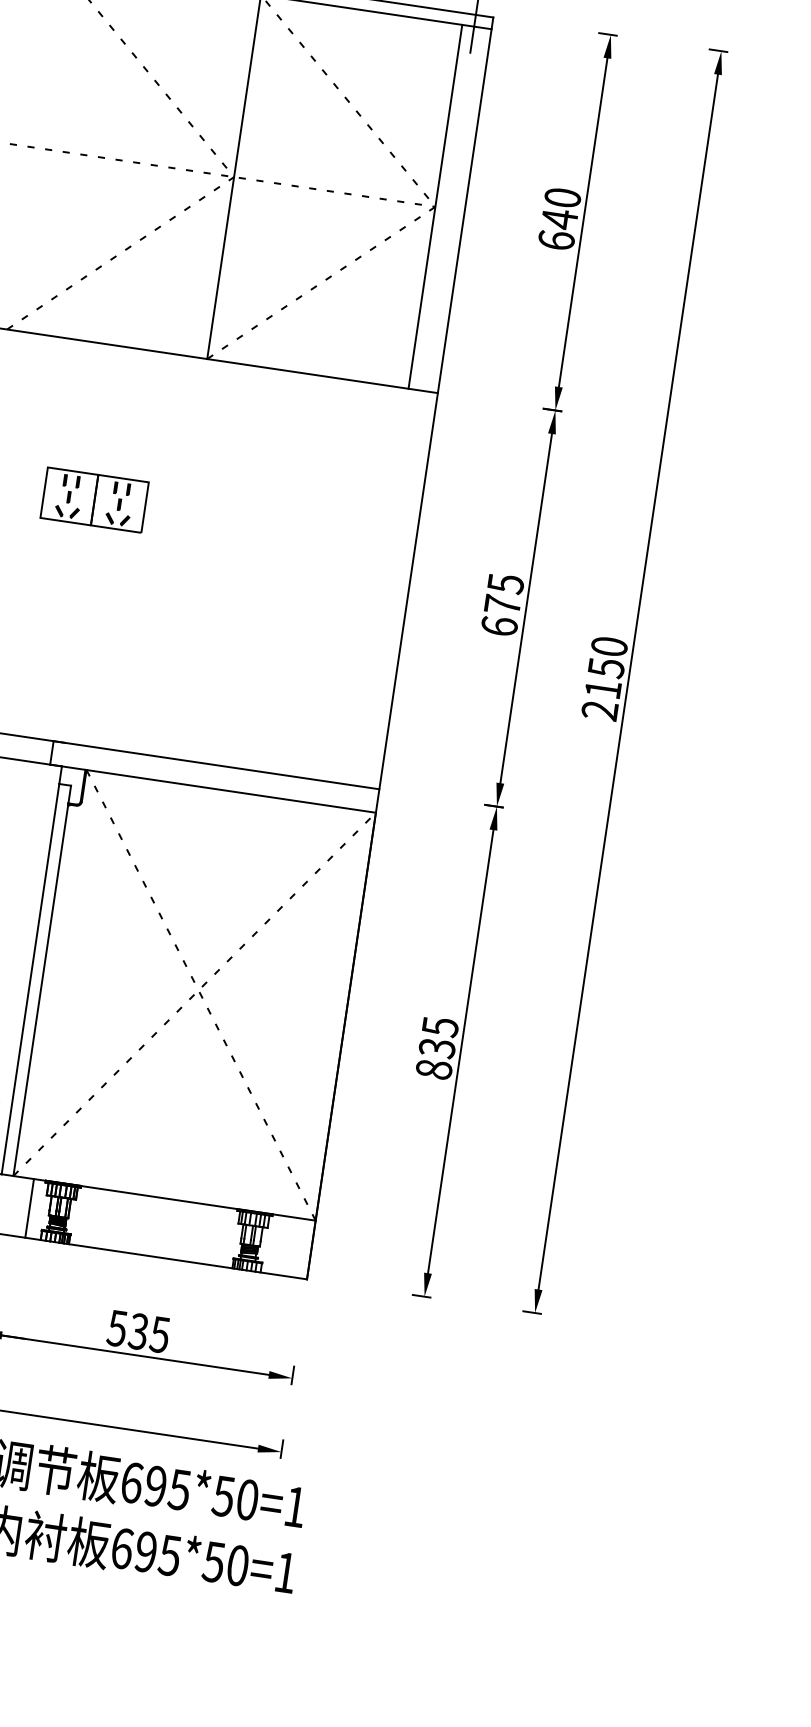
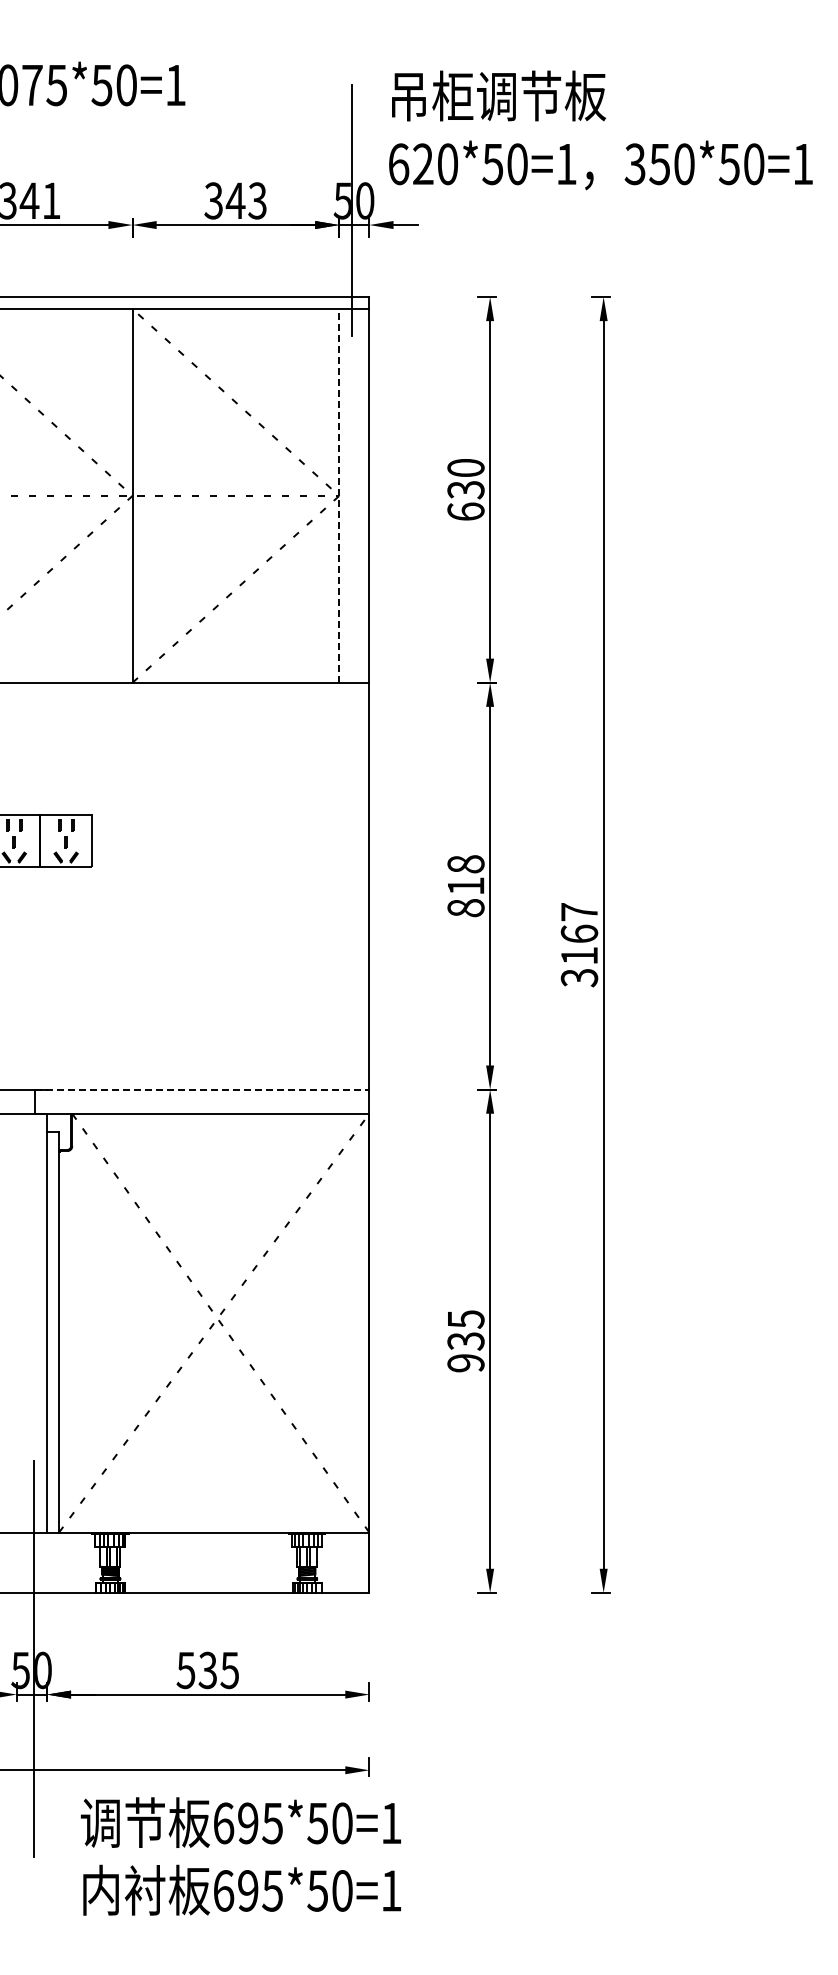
line: (435, 206) -> (339, 495), solid -> dashed
text: (559, 218) -> (465, 489), 640 -> 630
text: (502, 605) -> (465, 886), 675 -> 818
text: (604, 679) -> (579, 945), 2150 -> 3167
line: (216, 765) -> (202, 1089), solid -> dashed
text: (433, 1069) -> (465, 1363), 835 -> 935
line: (30, 1208) -> (80, 1562), removed

